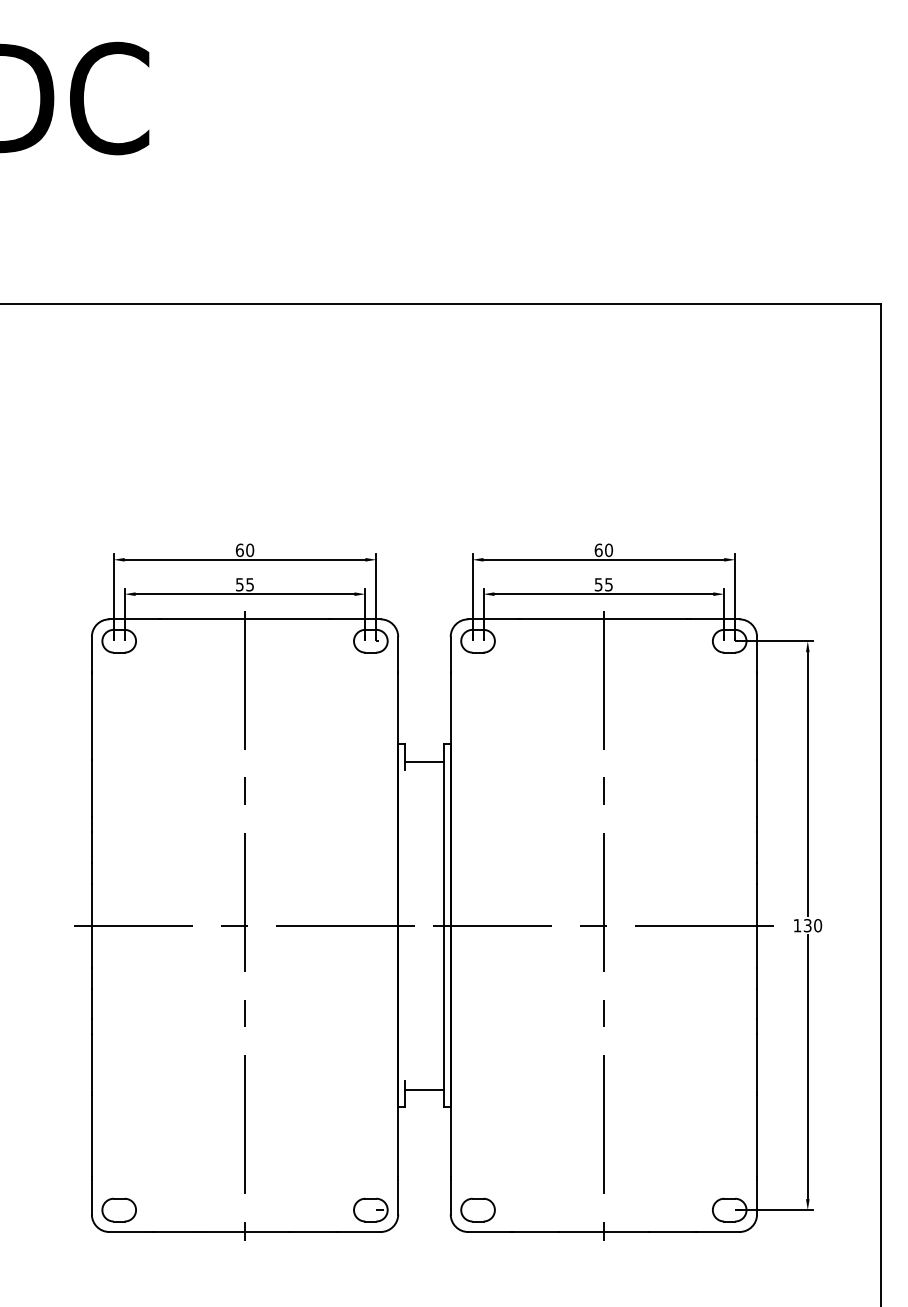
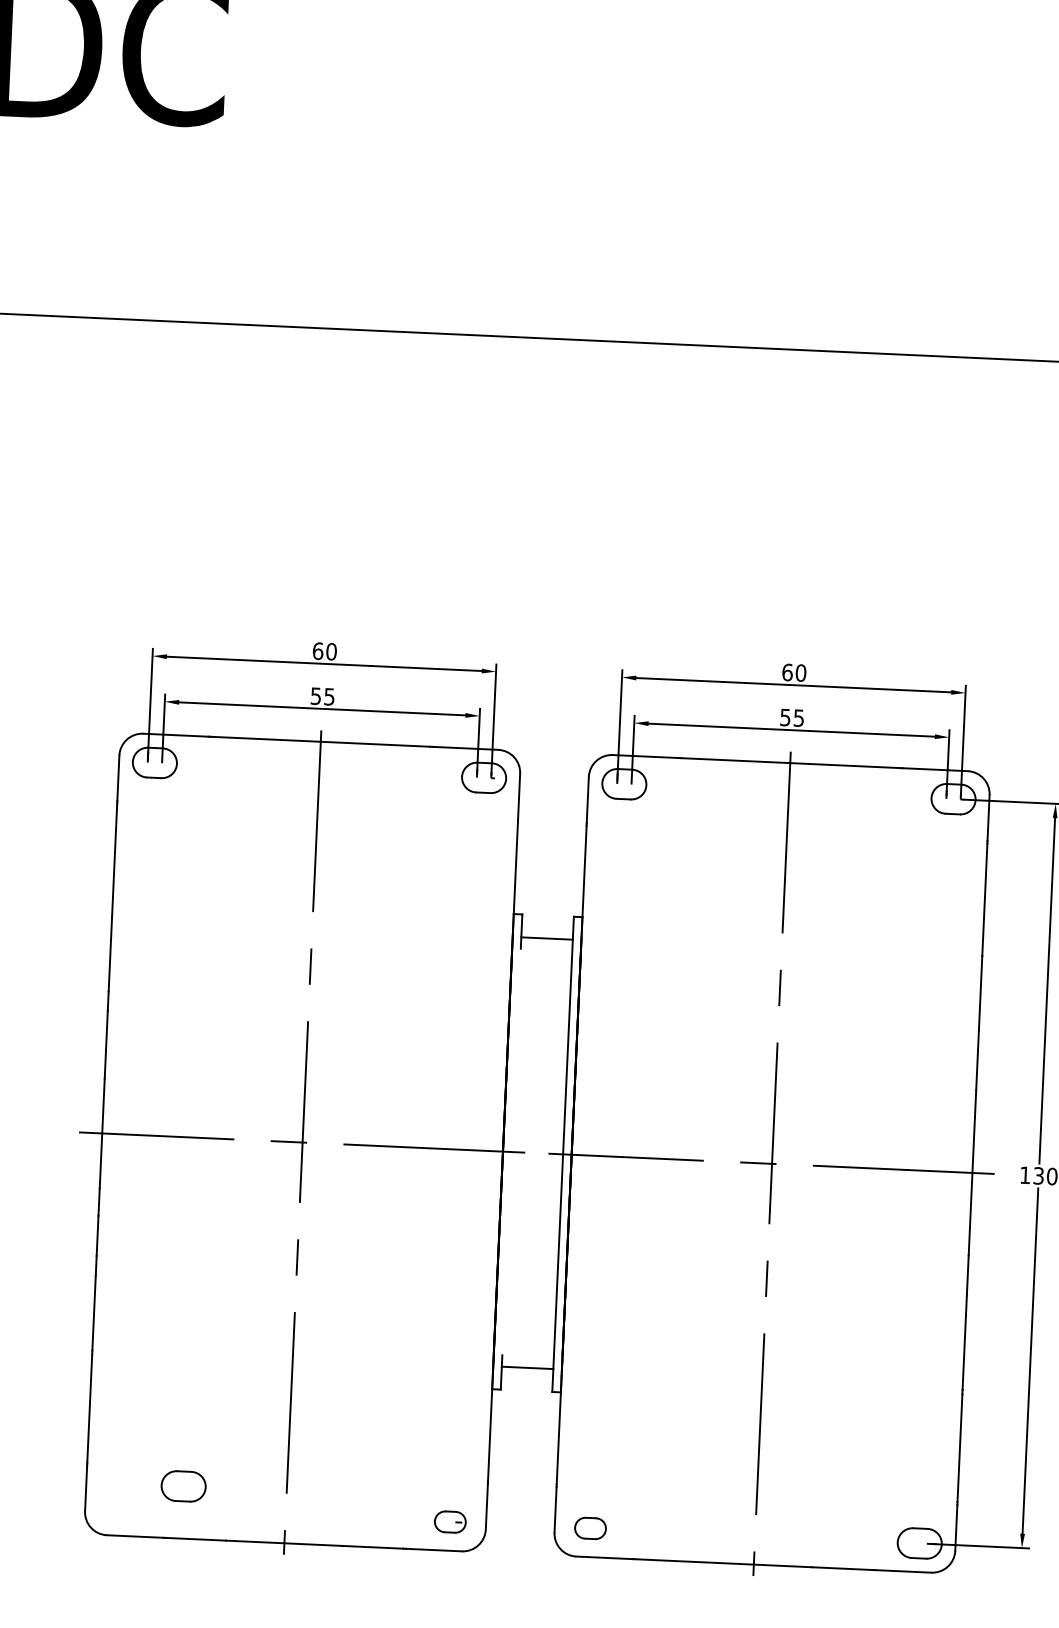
part: (118, 1209) -> (182, 1485), moved
part: (370, 1209) -> (449, 1521), size x0.7
part: (477, 1209) -> (589, 1527), size x0.7

